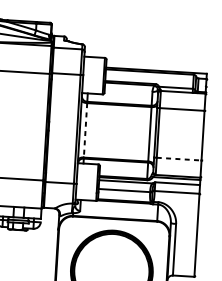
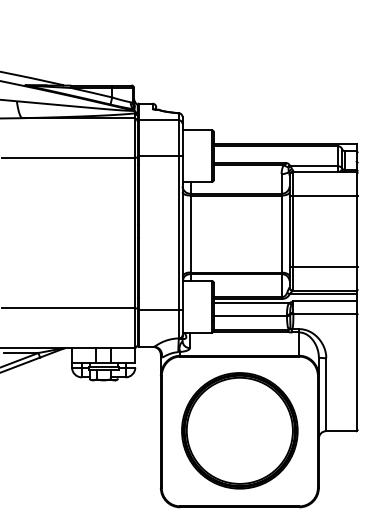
line: (85, 130) -> (190, 234), dashed -> solid
line: (179, 159) -> (325, 266), dashed -> solid

